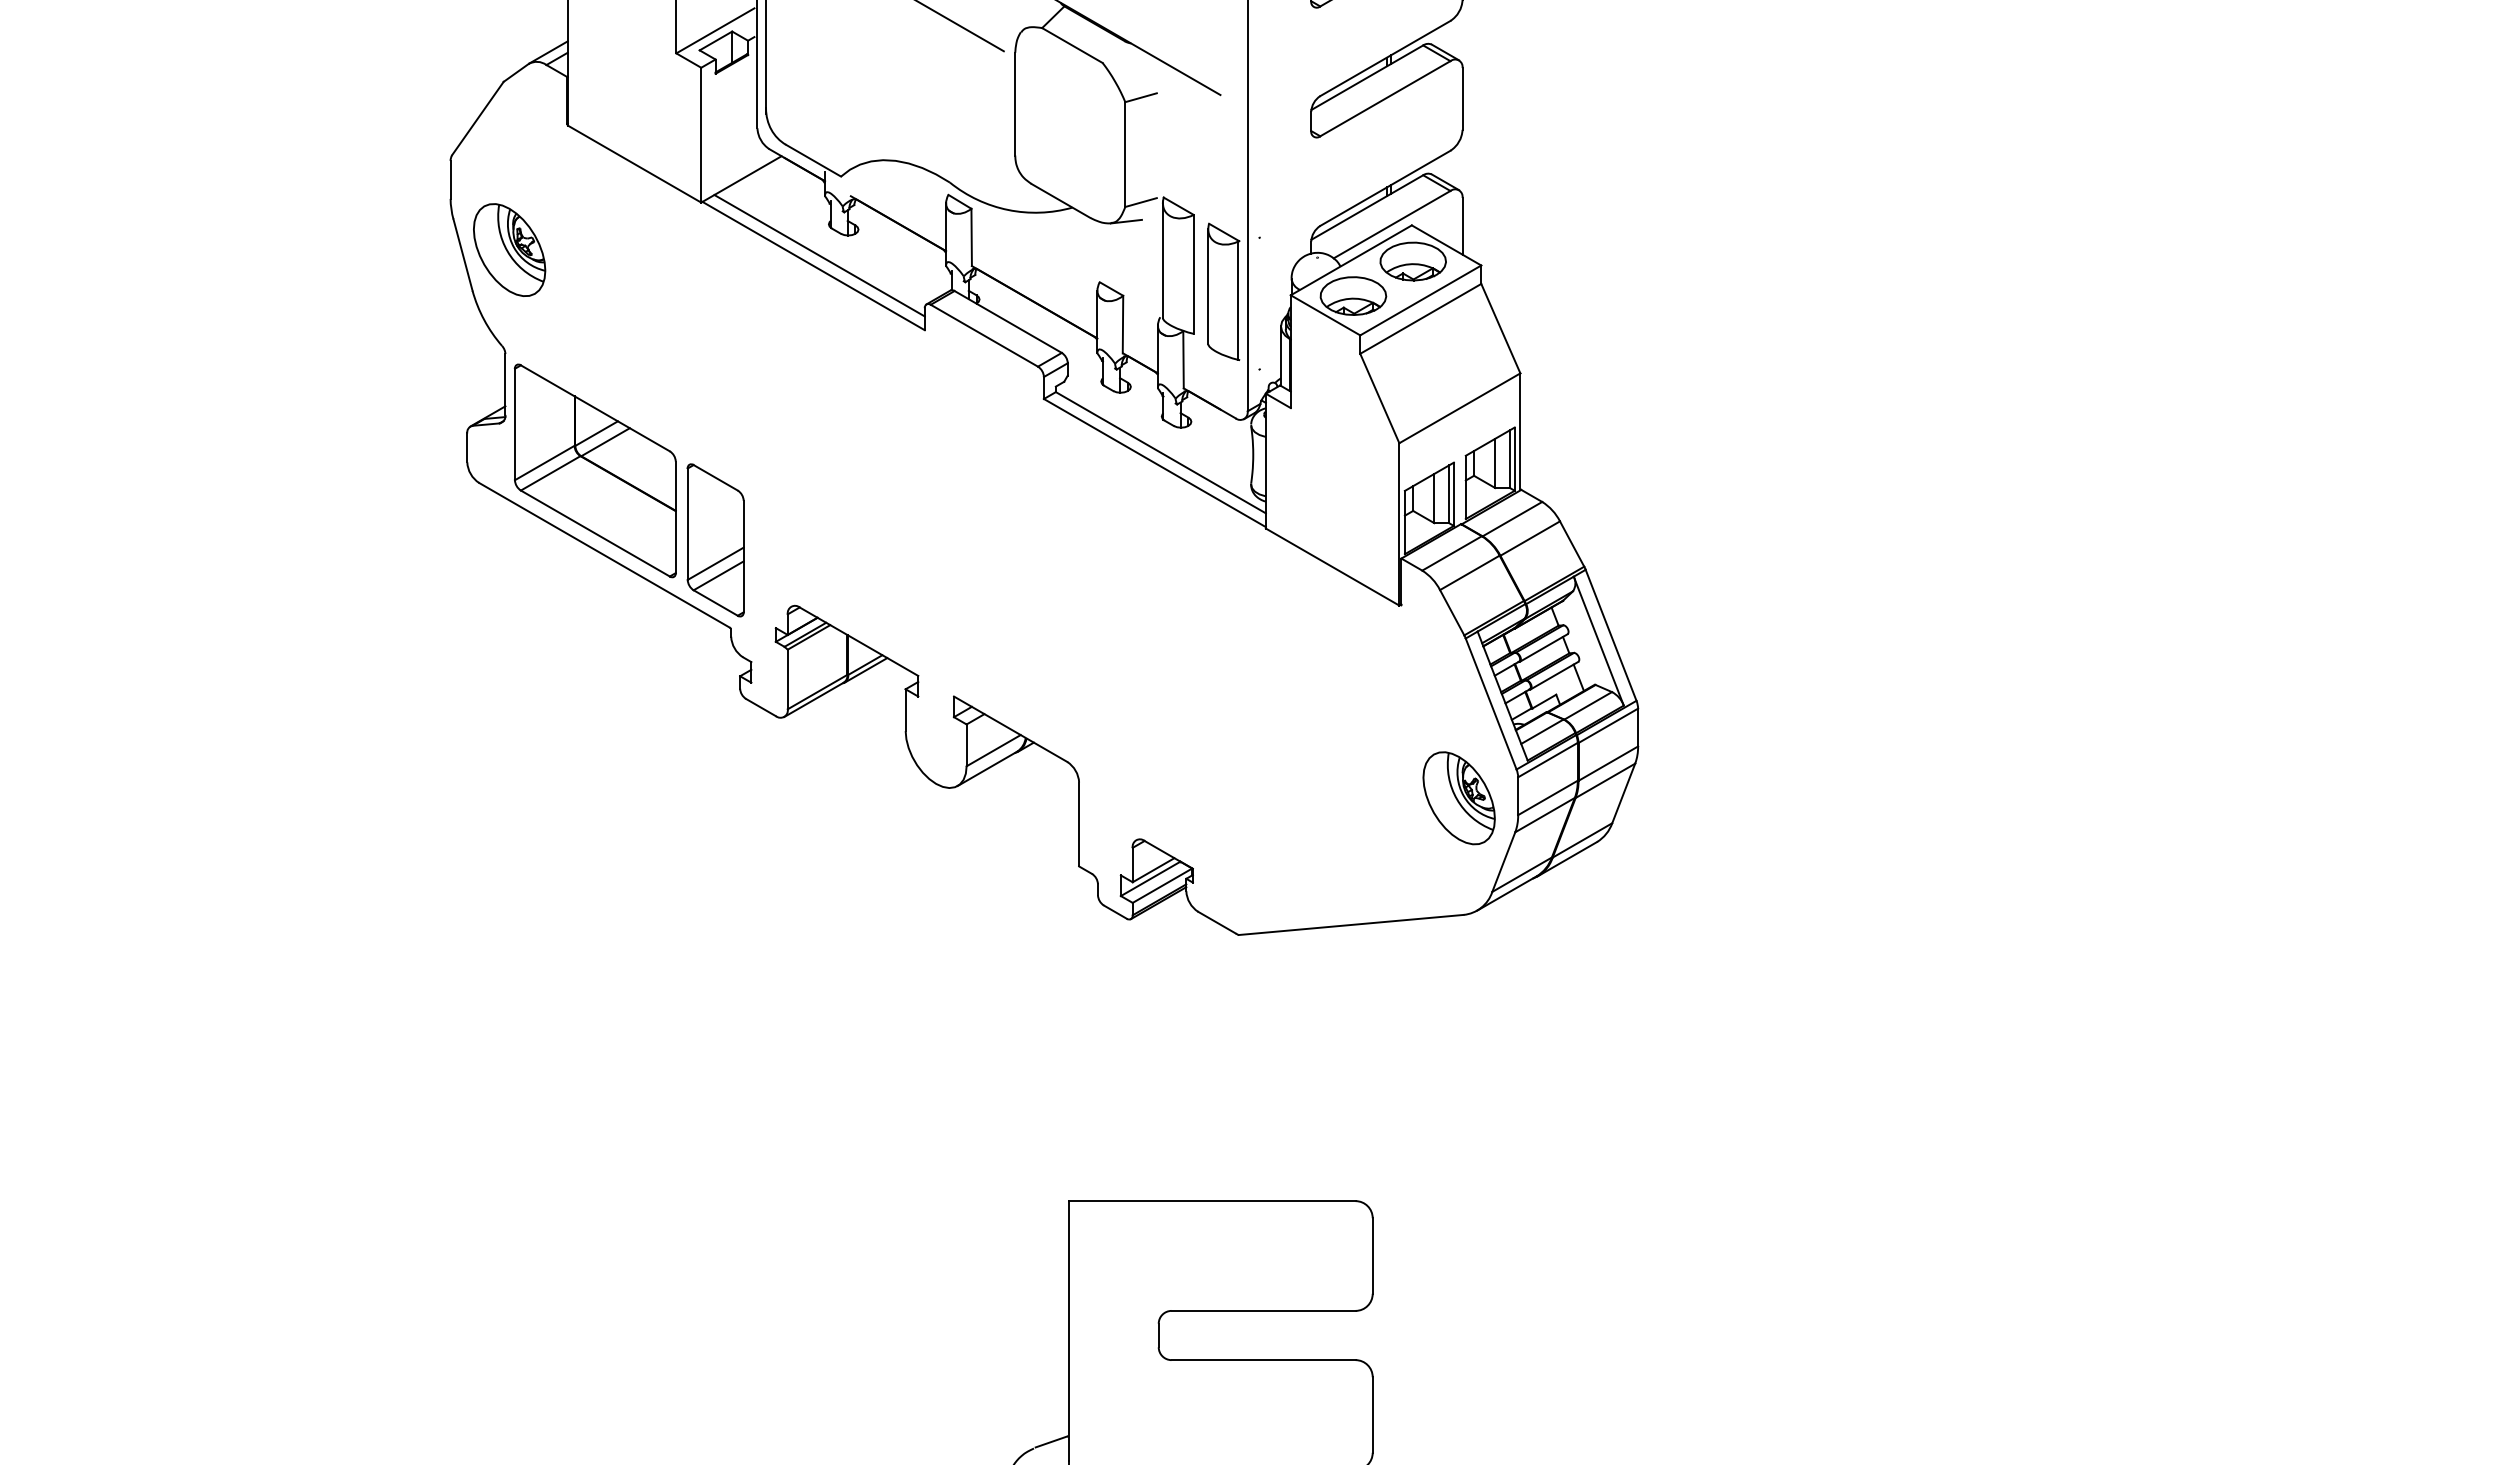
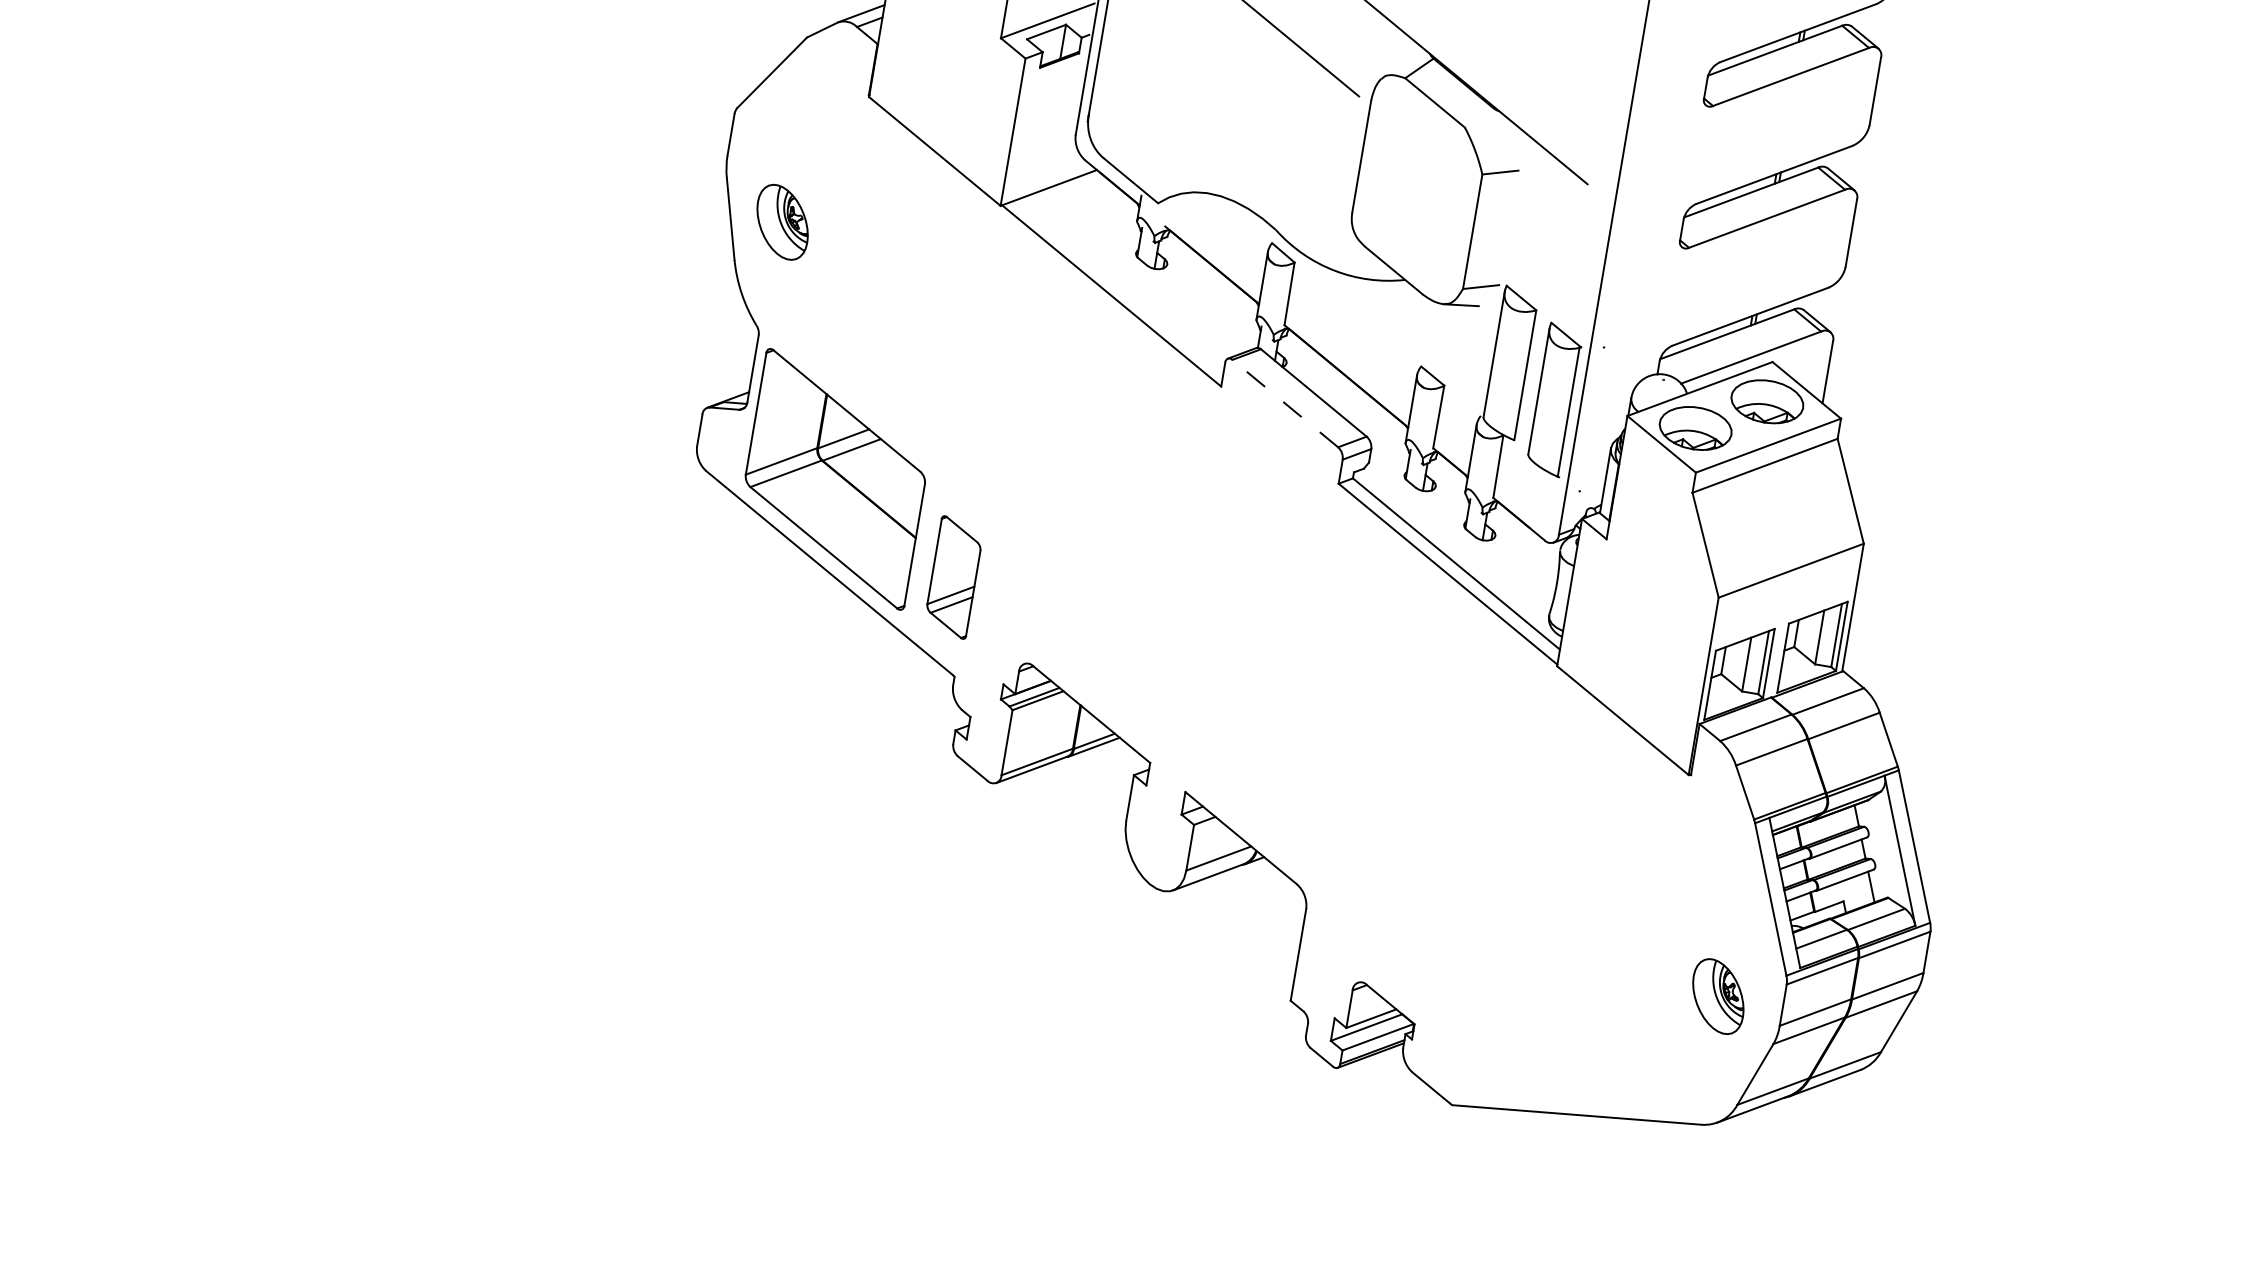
part: (509, 249) -> (782, 221), size x0.7
line: (819, 255) -> (1120, 285), removed
line: (984, 335) -> (1285, 403), solid -> dashed
part: (715, 540) -> (953, 577), size x0.7
part: (1458, 798) -> (1717, 996), size x0.7

